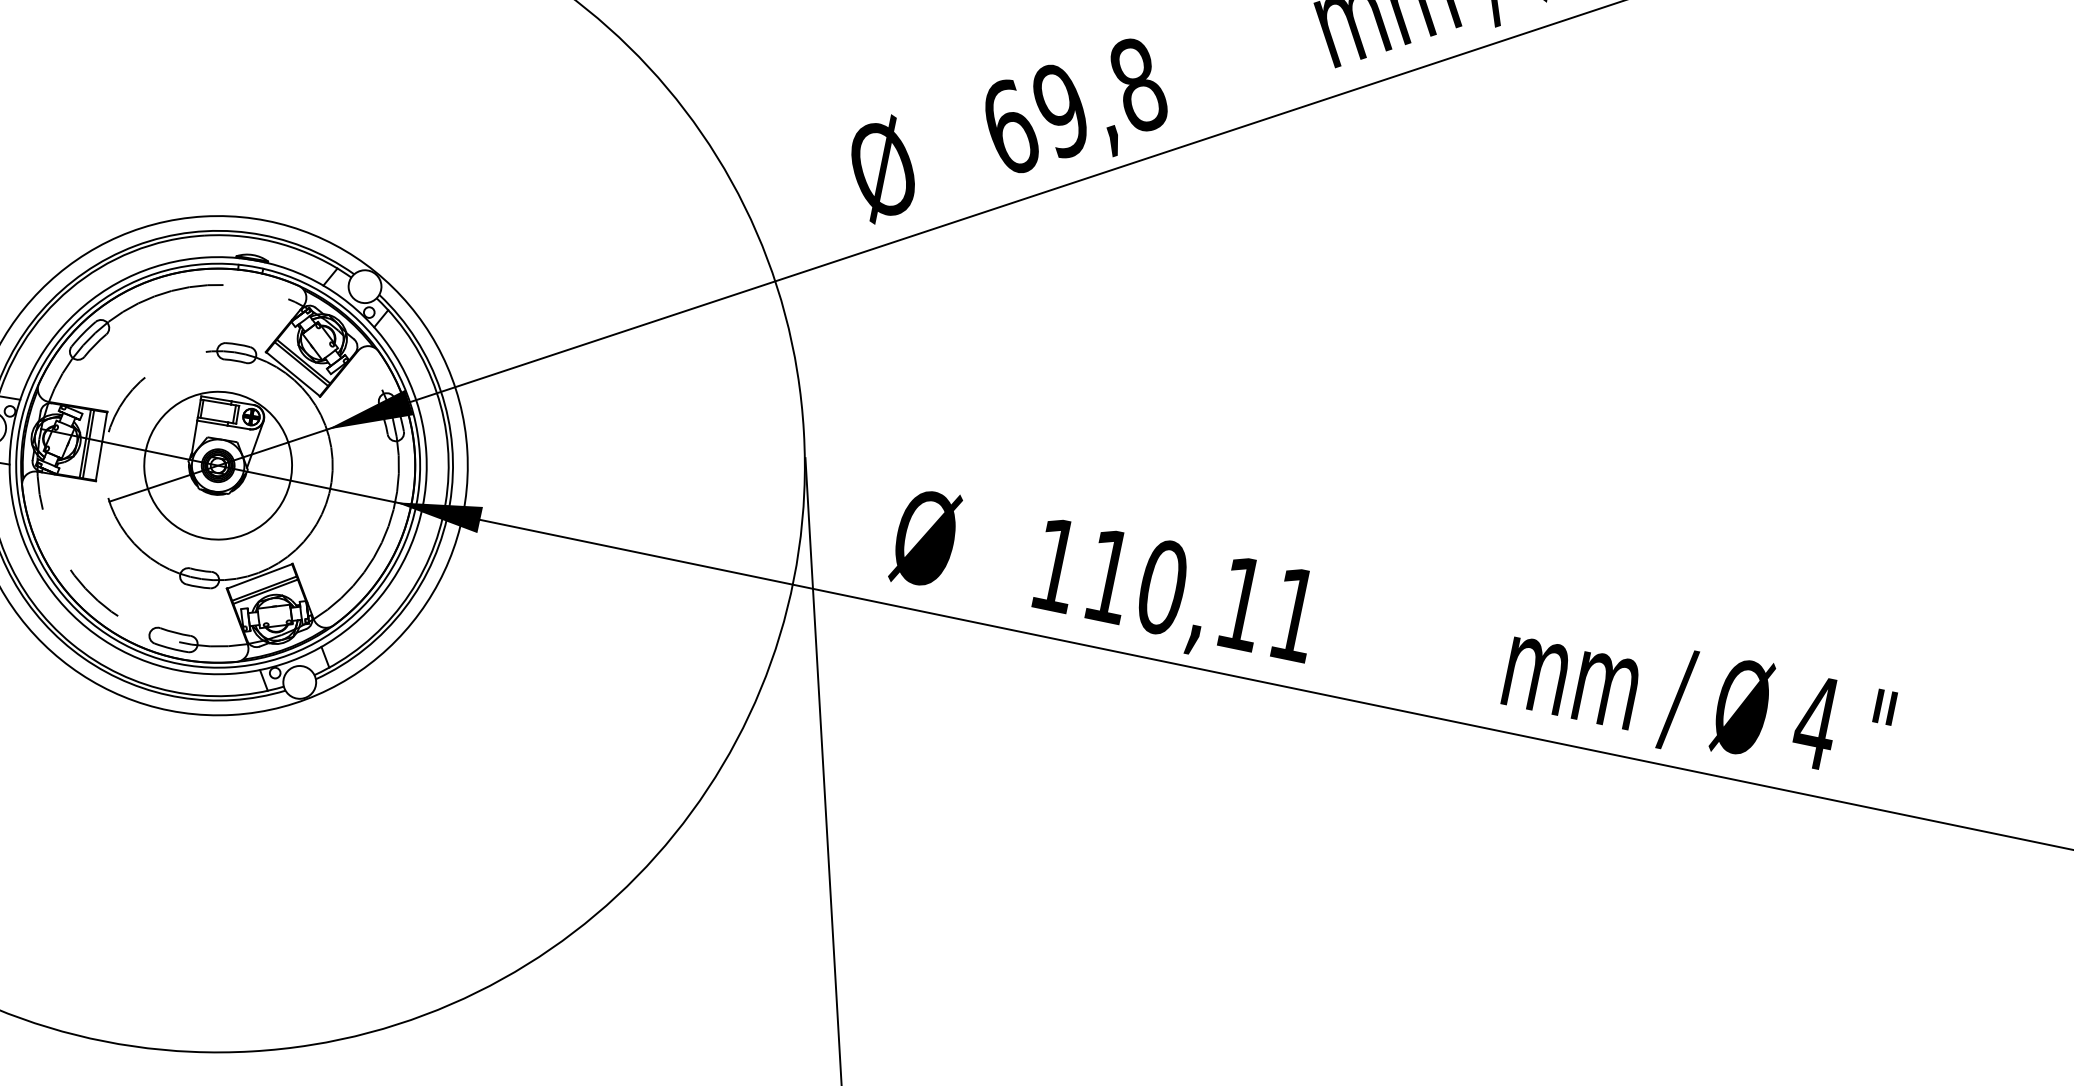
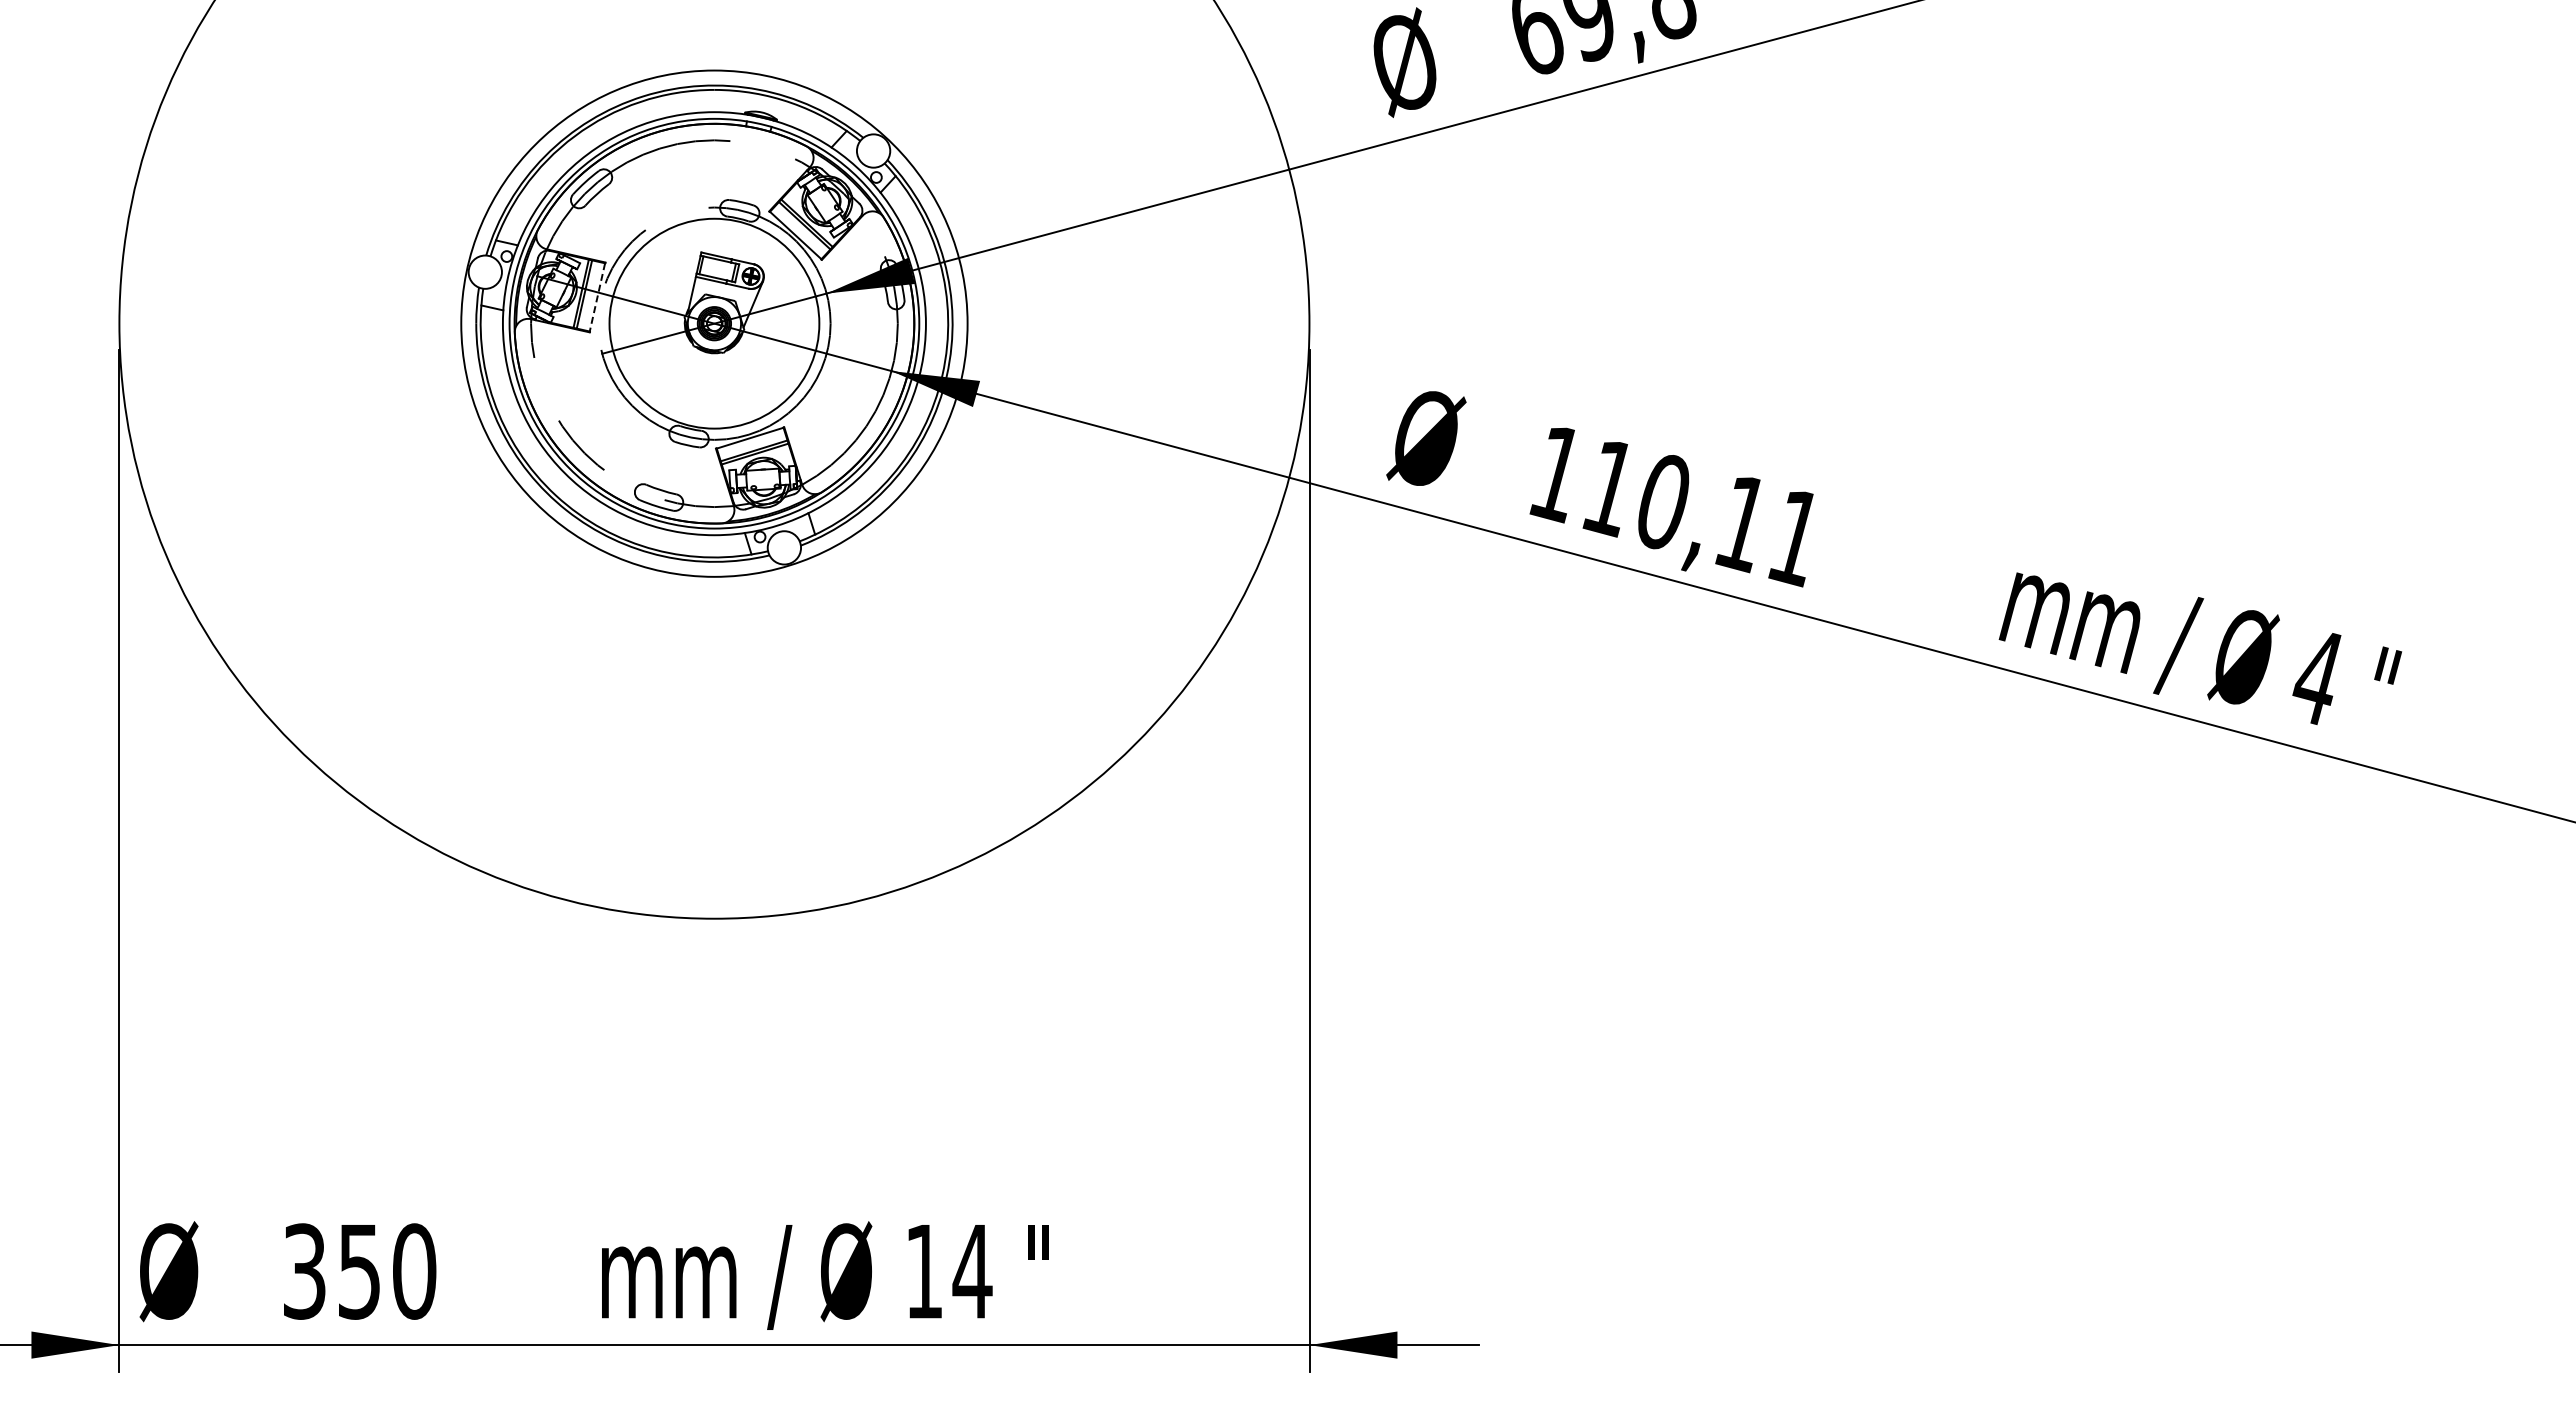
line: (101, 446) -> (597, 297), solid -> dashed
circle: (218, 465) -> (714, 323), size x1.4

